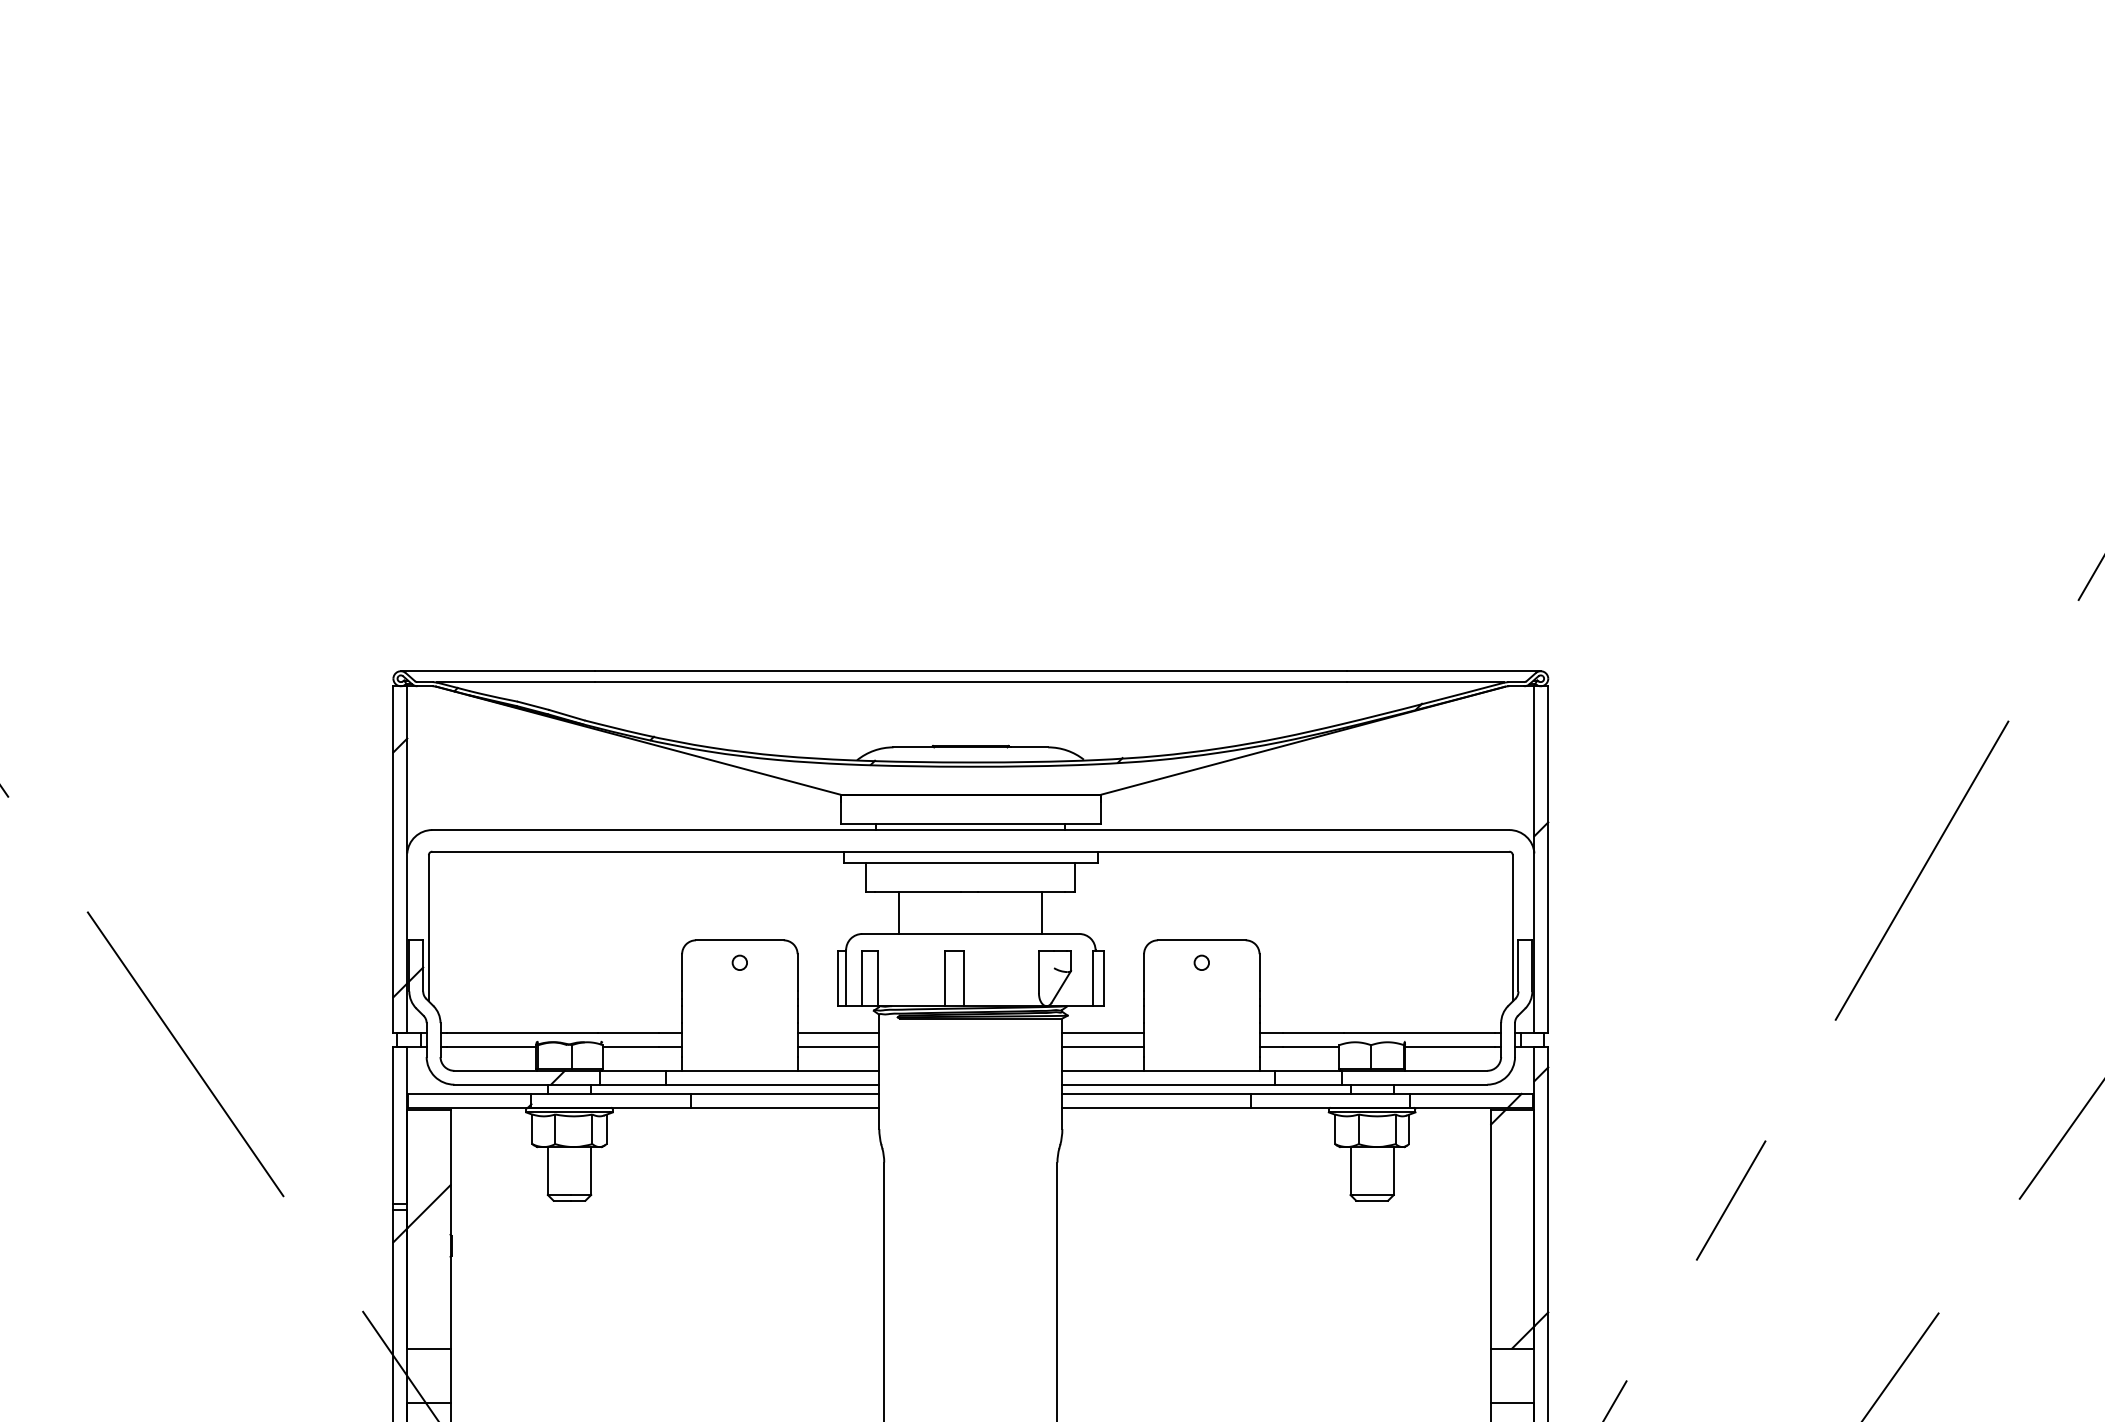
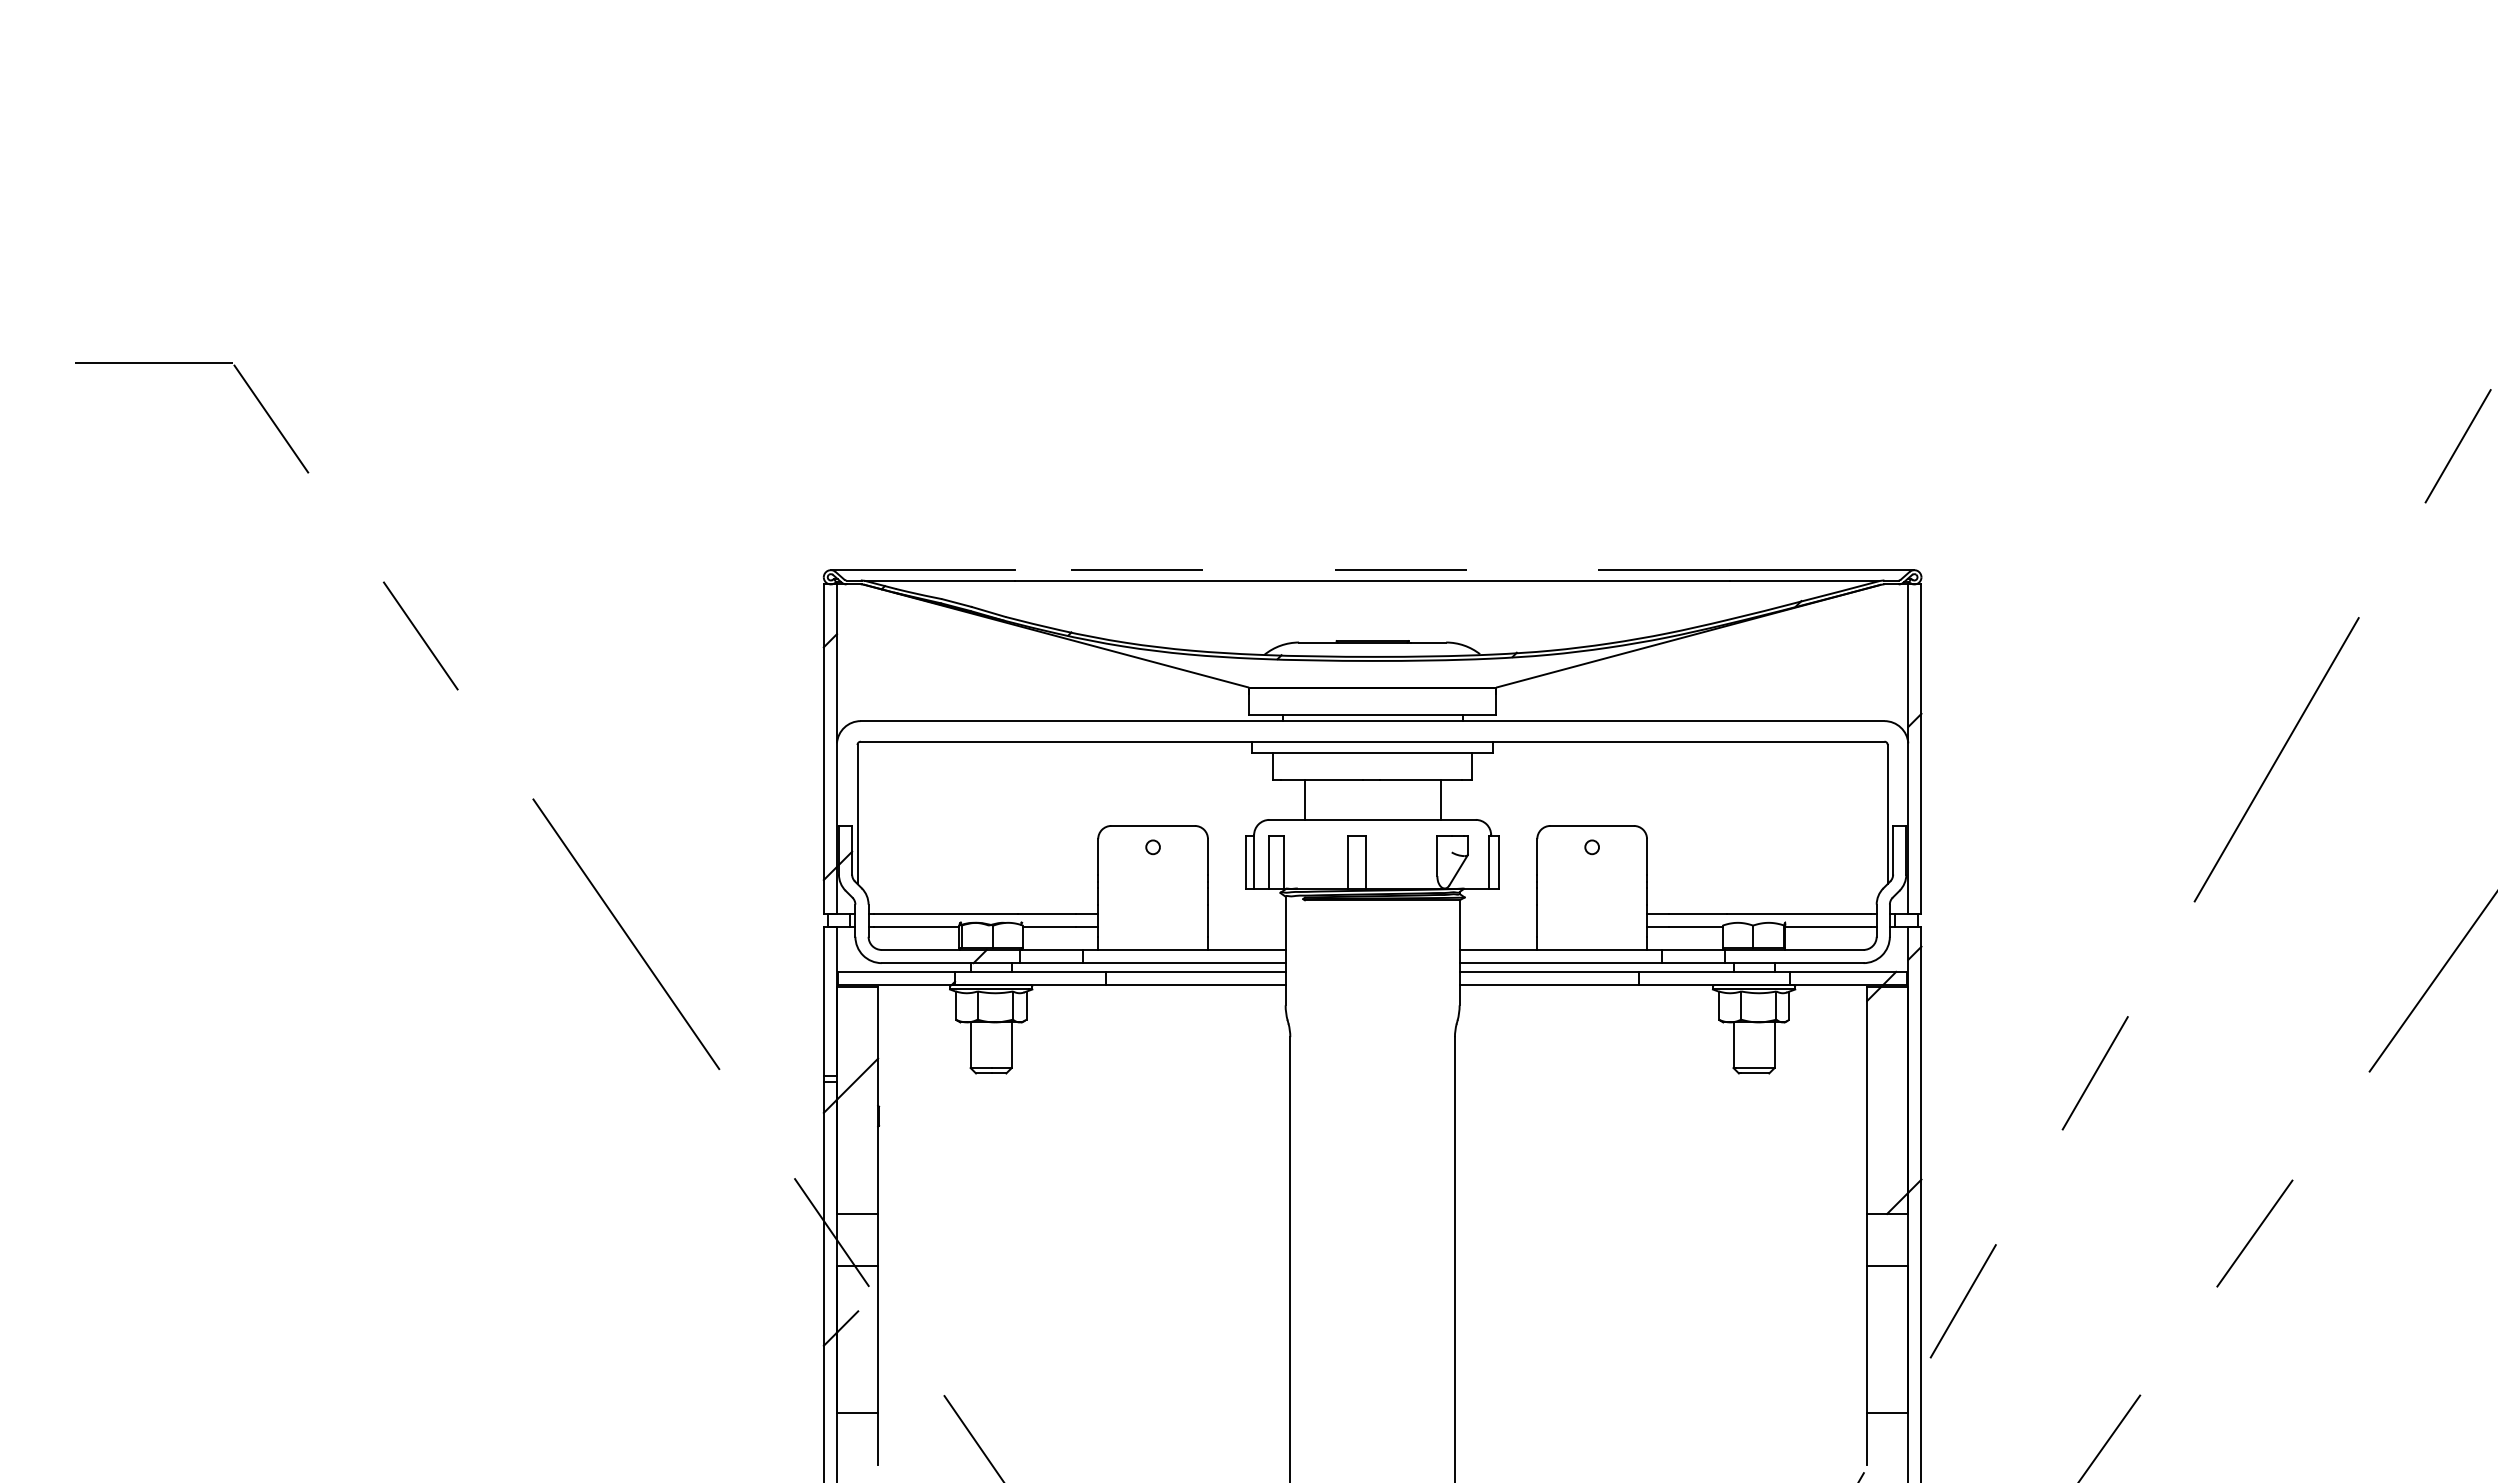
line: (970, 671) -> (1372, 570), solid -> dashed
line: (838, 1032) -> (1246, 913), removed
line: (1103, 1032) -> (1498, 913), removed
line: (838, 1046) -> (1246, 926), removed
line: (1103, 1046) -> (1498, 926), removed

